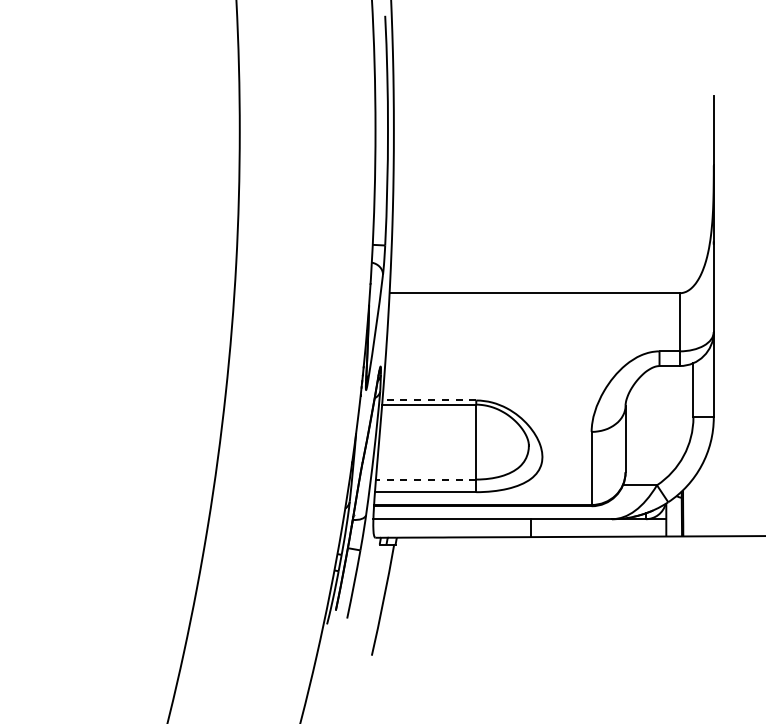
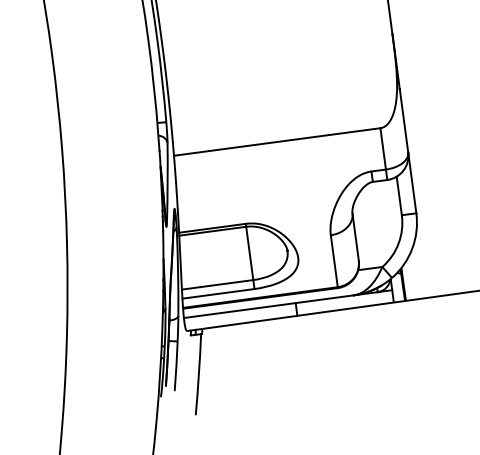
line: (429, 400) -> (212, 228), dashed -> solid
line: (425, 479) -> (217, 284), dashed -> solid

